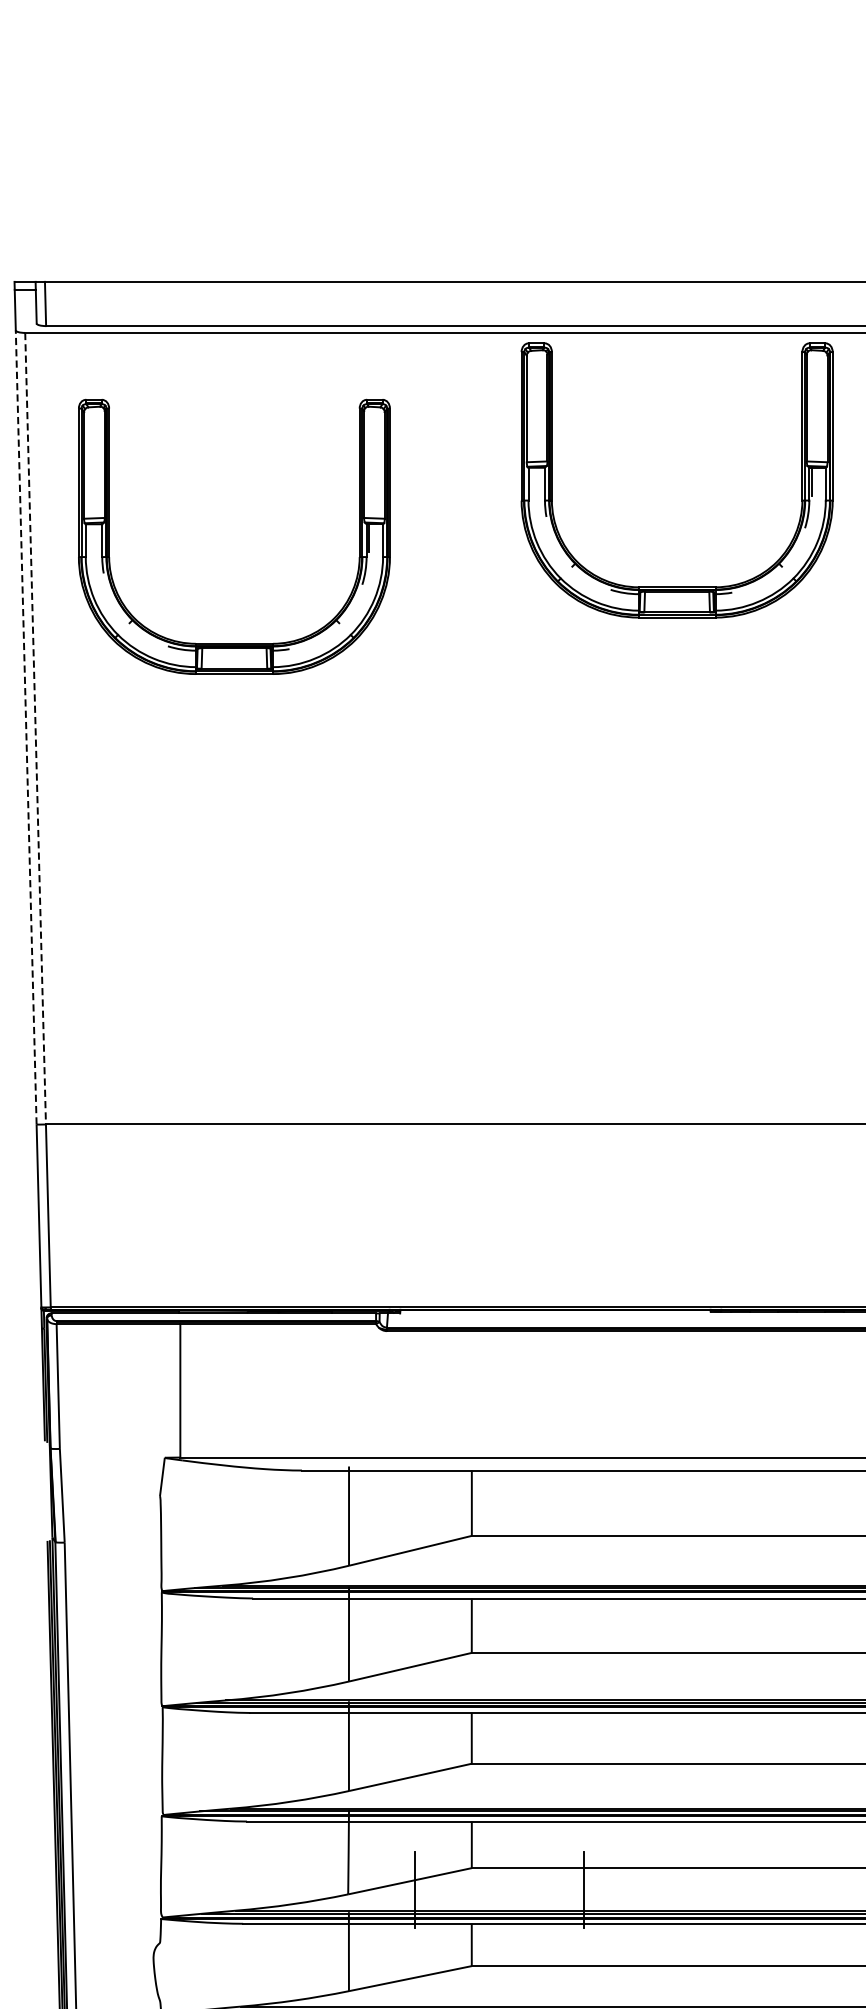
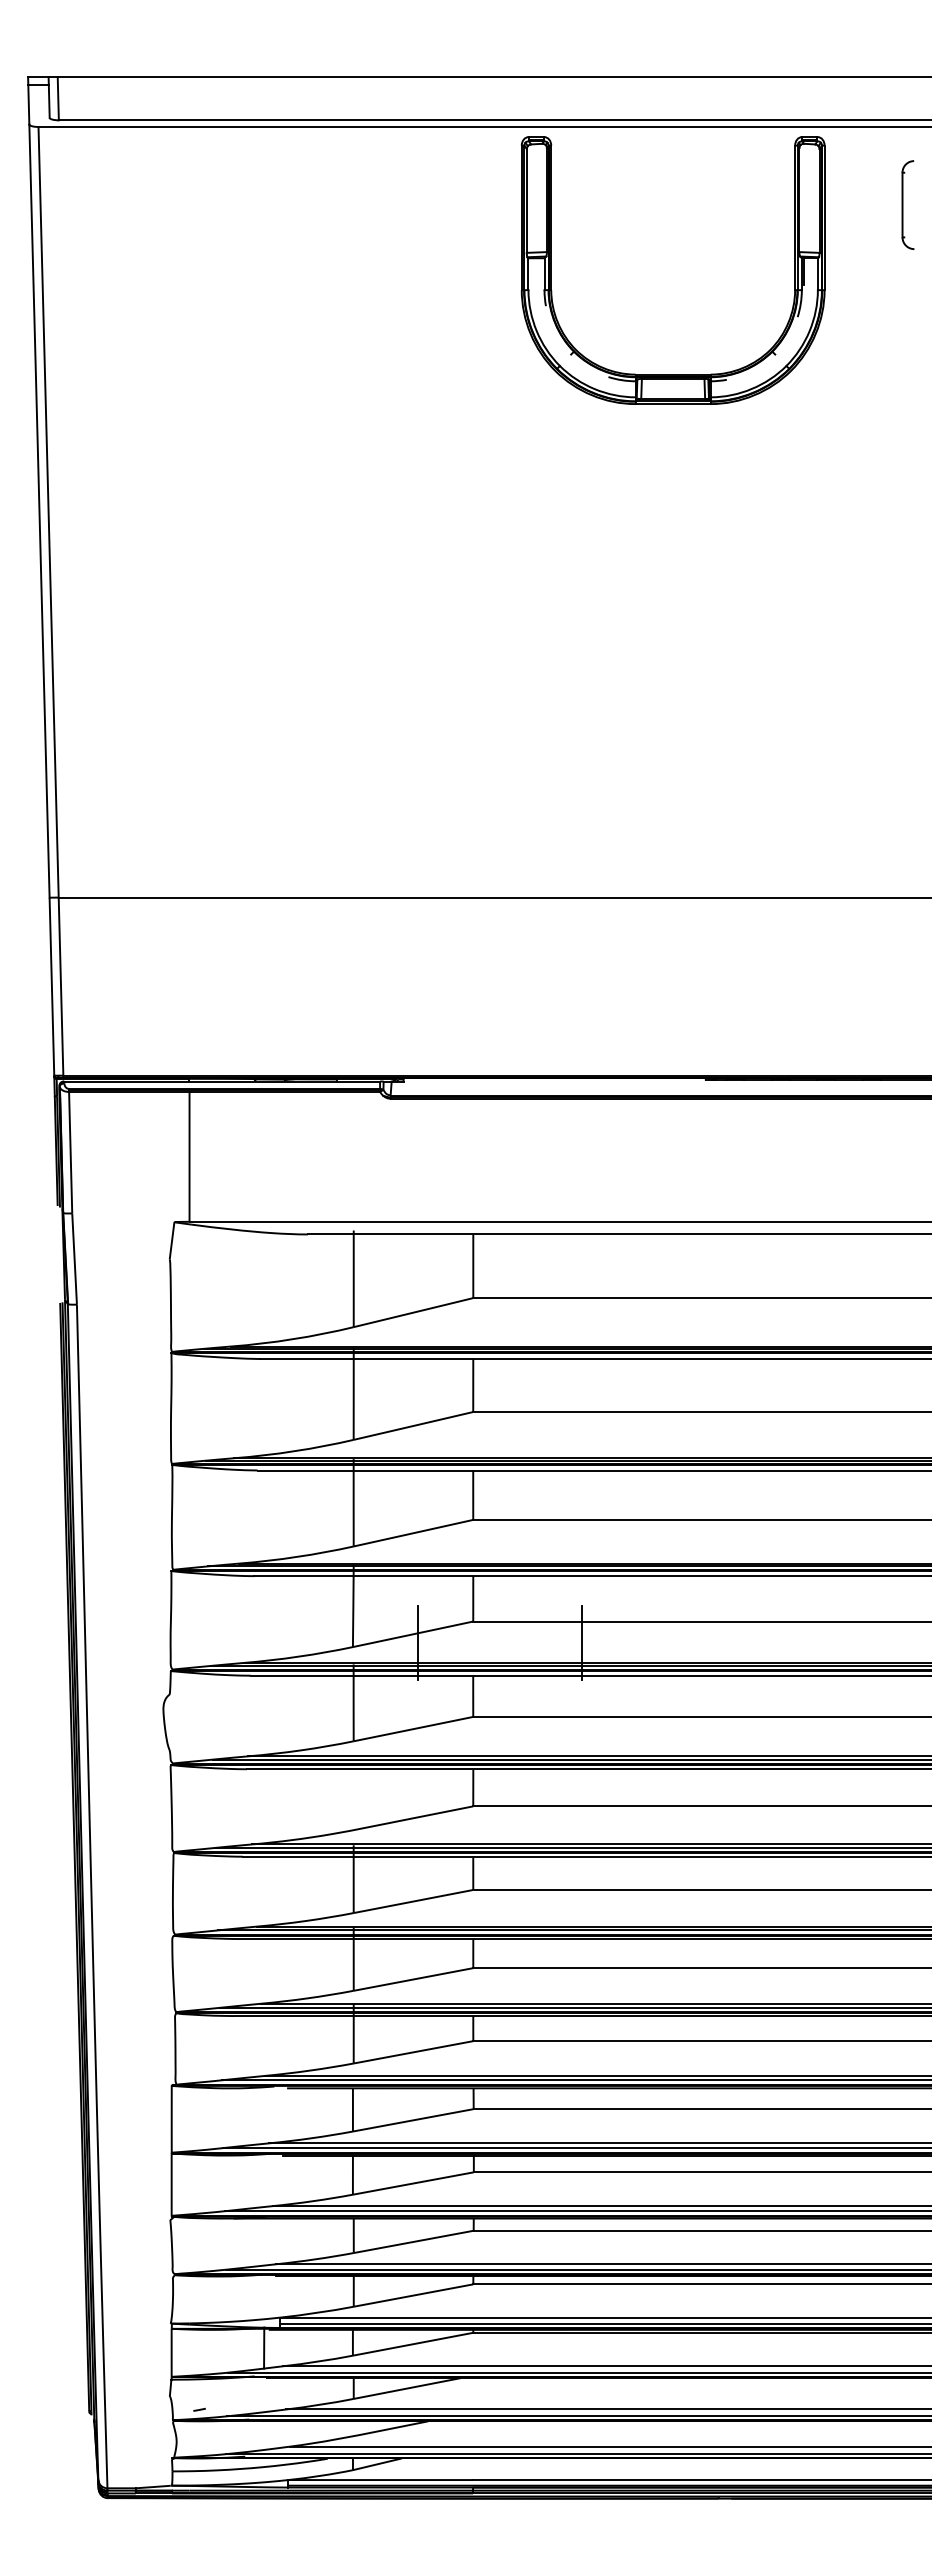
part: (233, 643) -> (241, 429), removed
line: (26, 727) -> (39, 511), dashed -> solid
line: (35, 728) -> (48, 512), dashed -> solid

